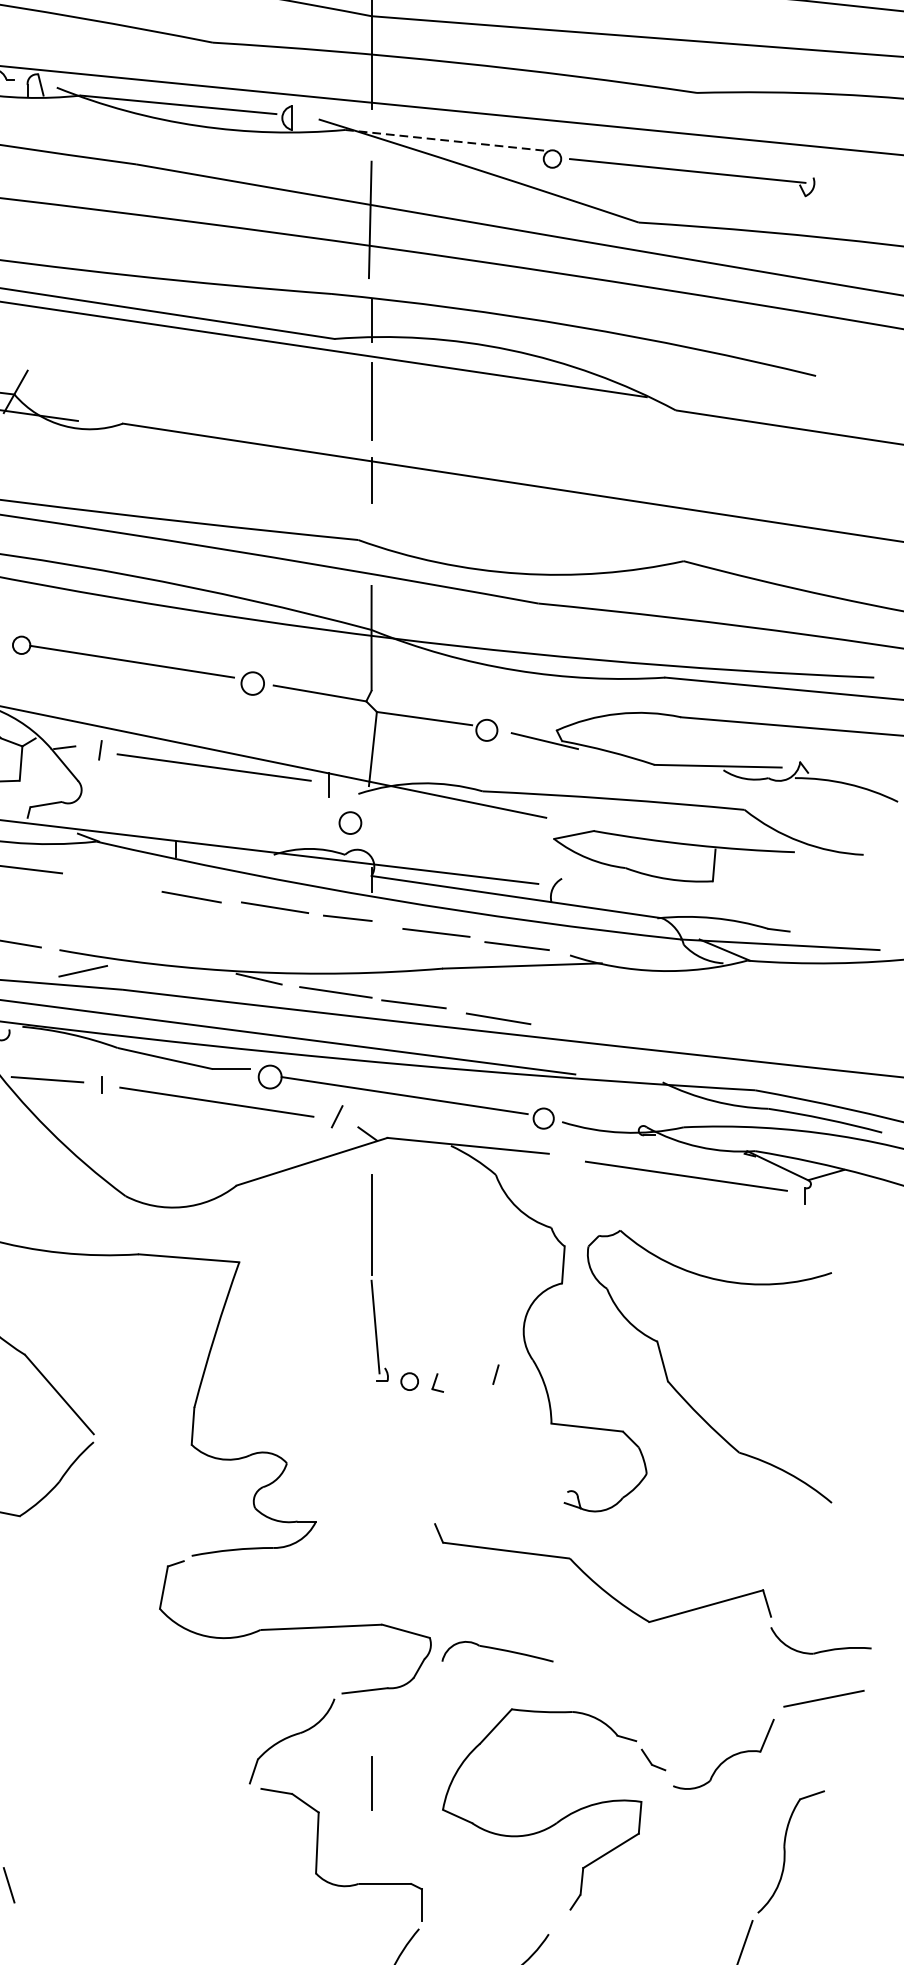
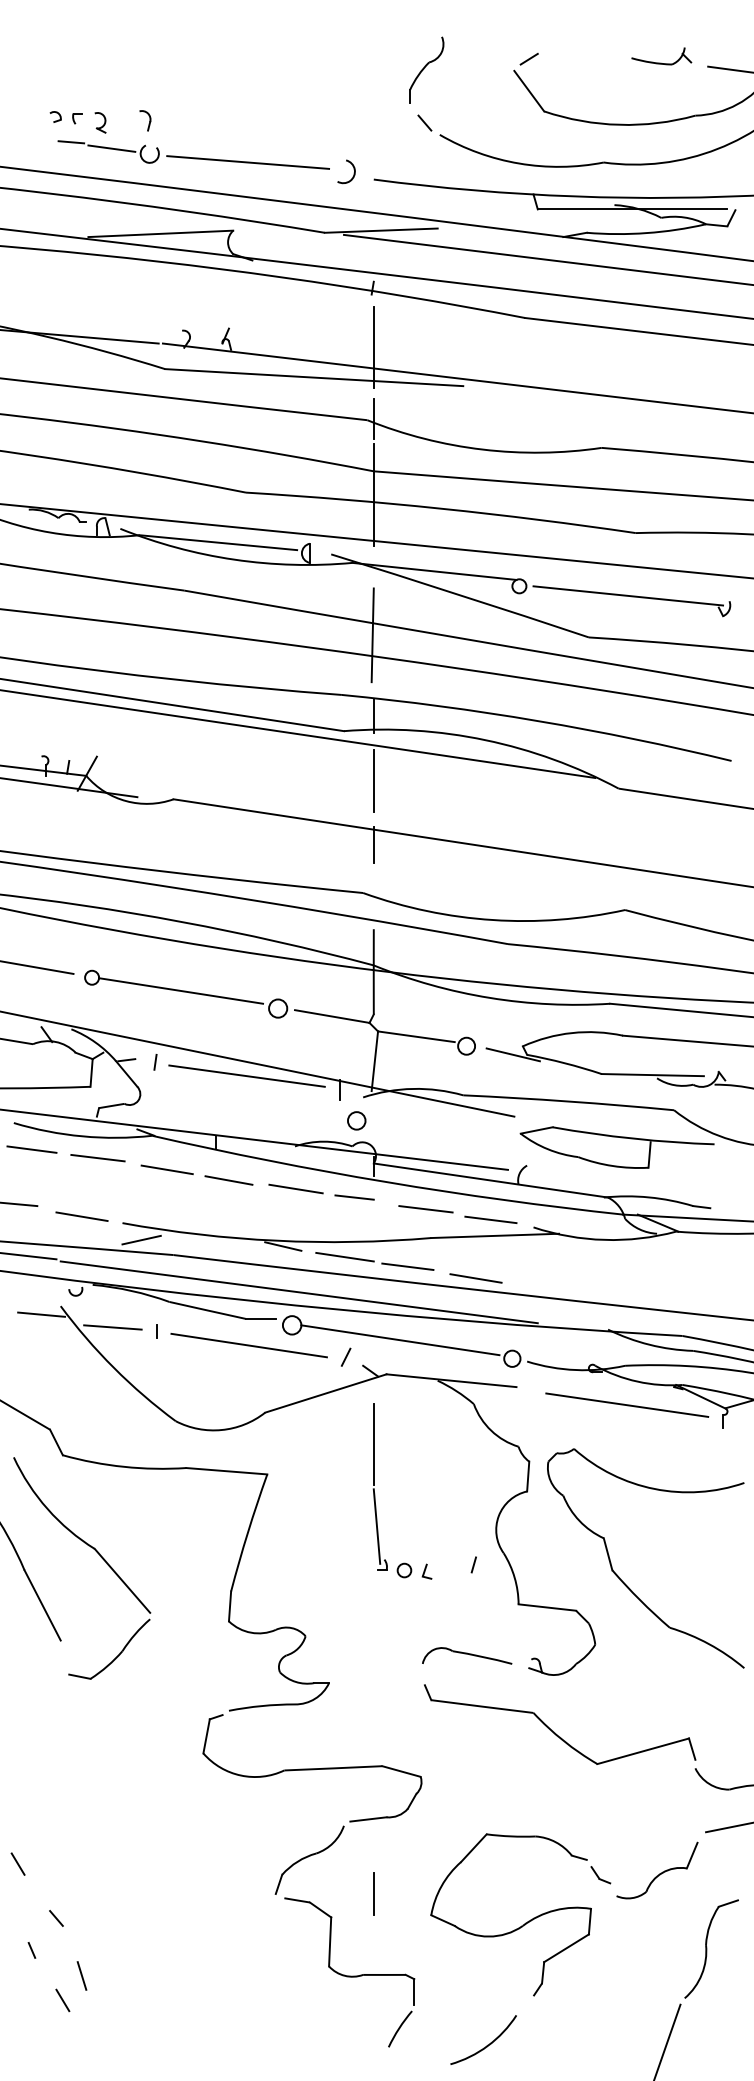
line: (447, 140) -> (434, 571), dashed -> solid
line: (114, 883) -> (166, 1169), added
part: (497, 1651) -> (467, 1655), moved

